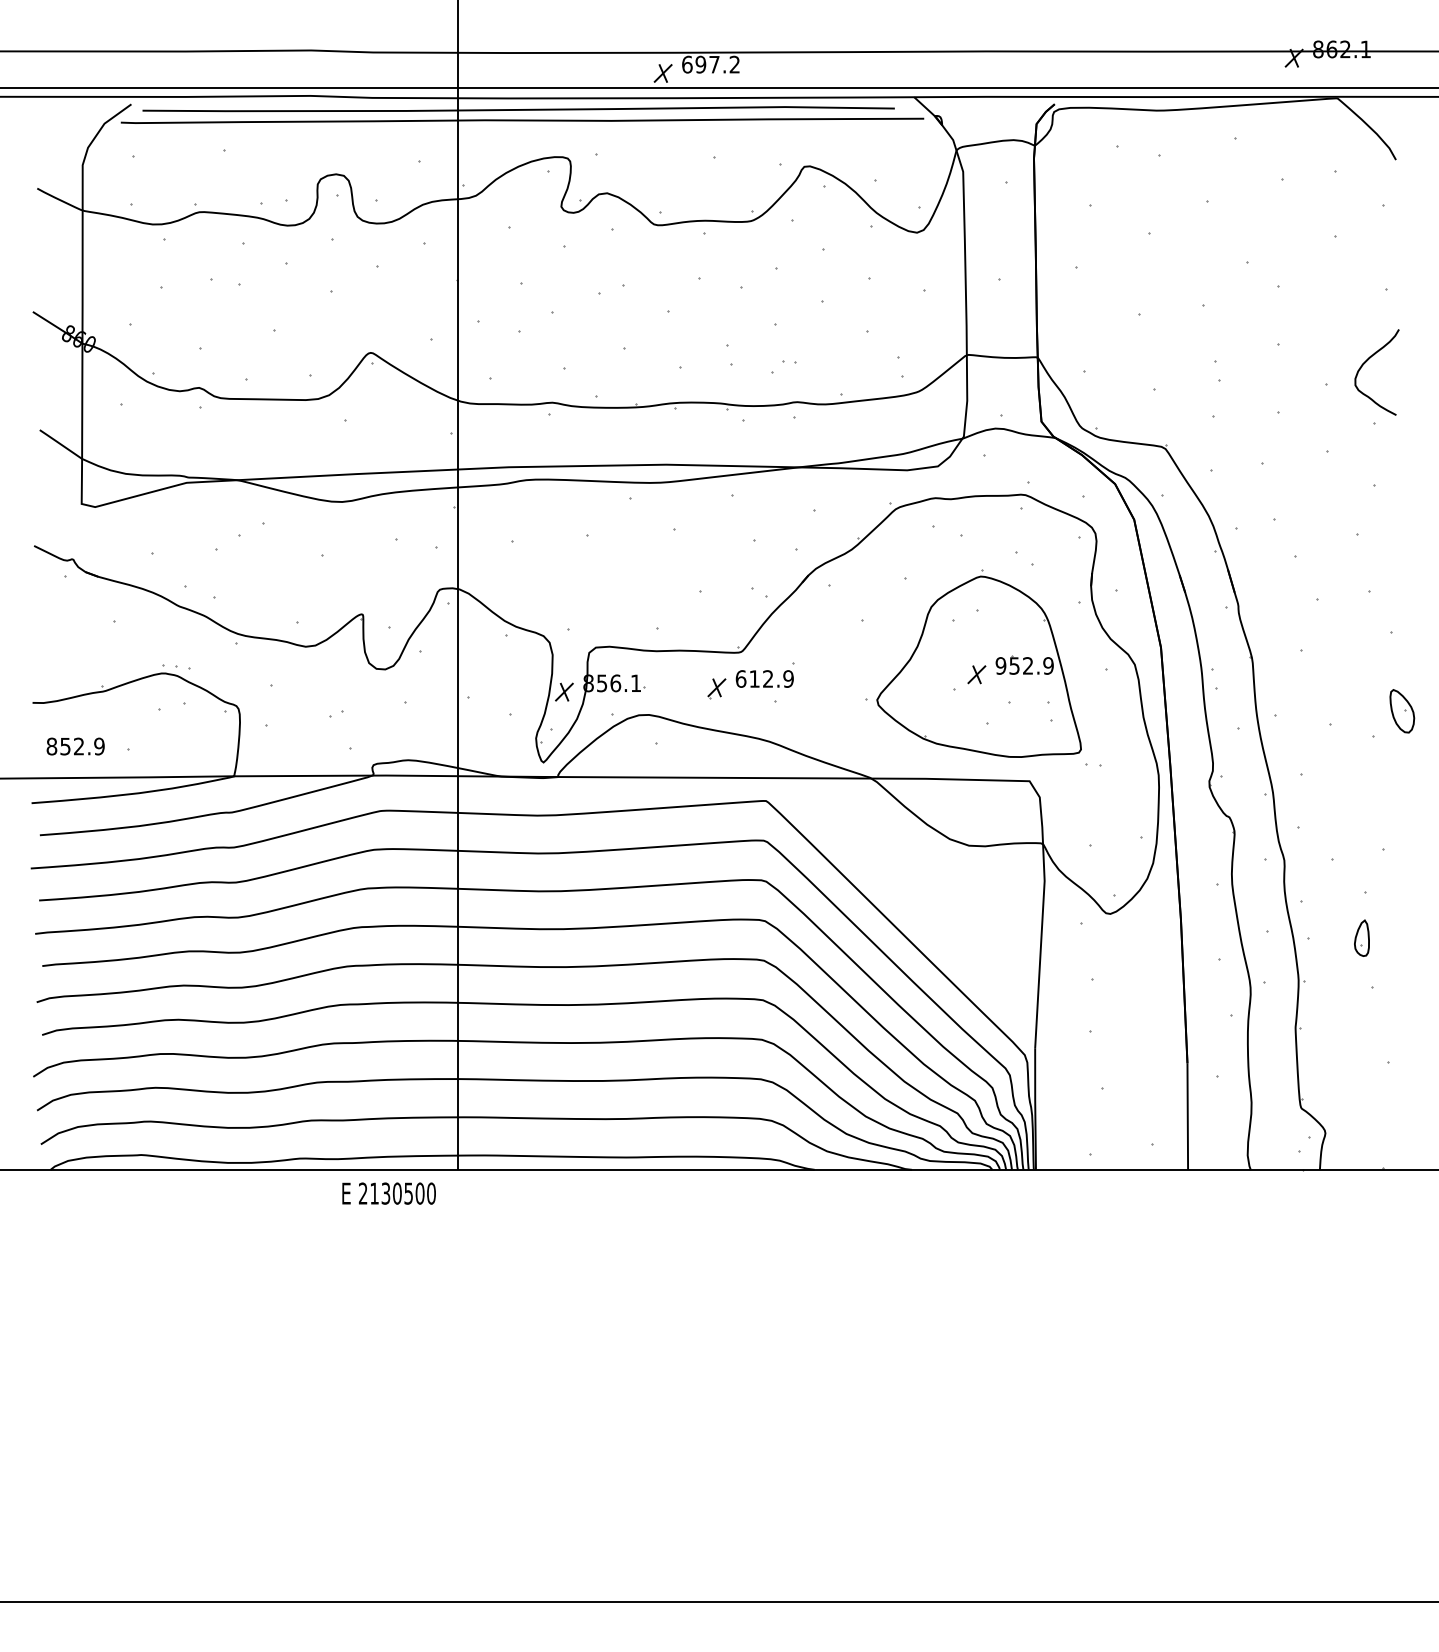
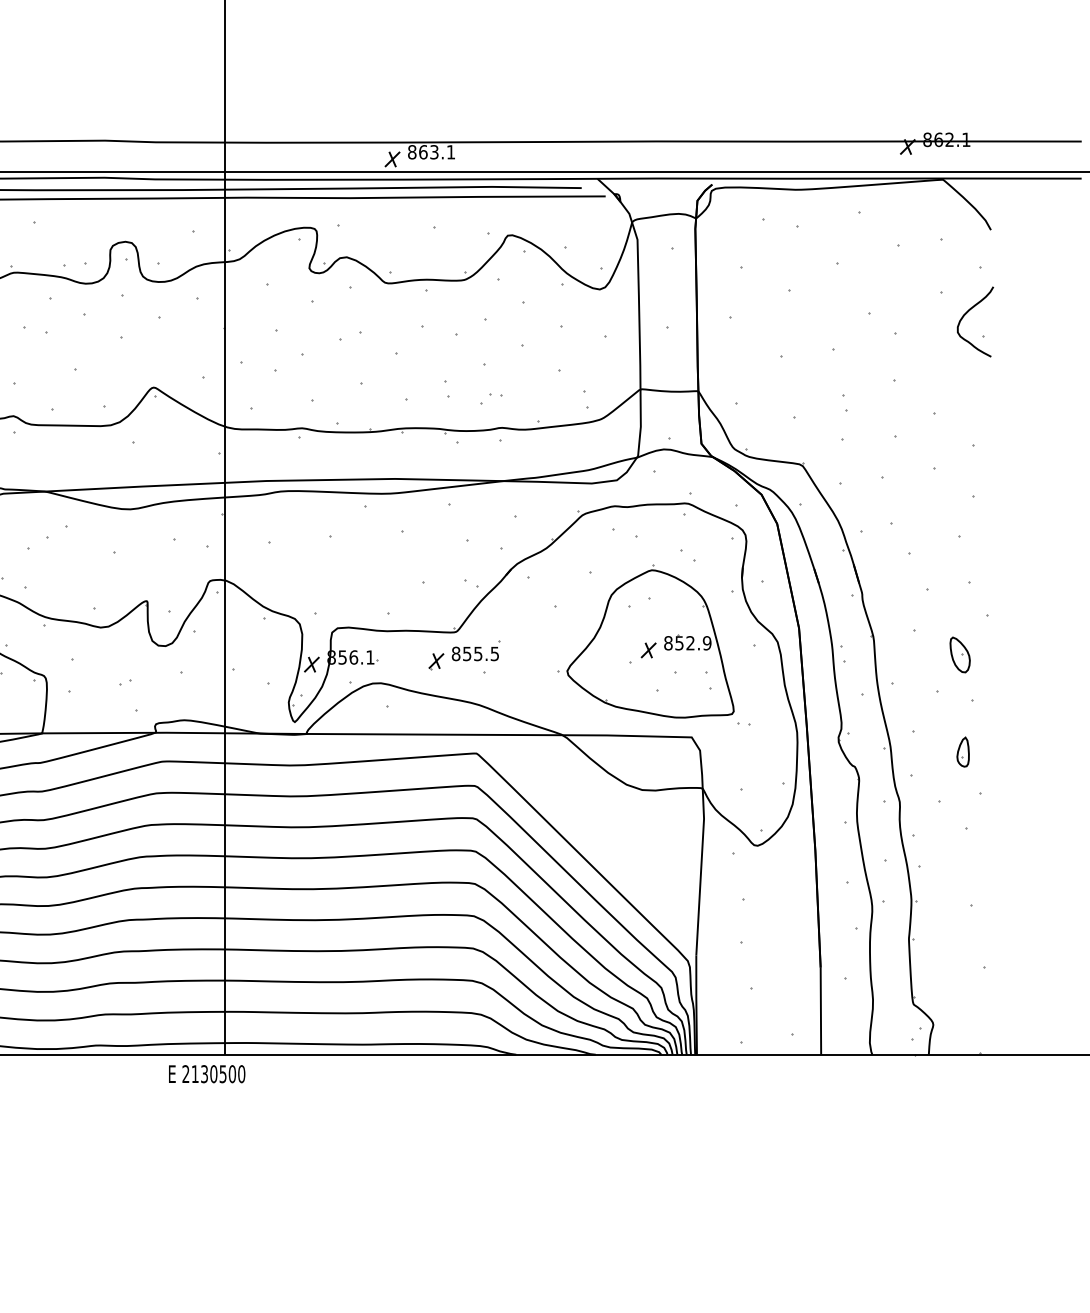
text: (710, 64) -> (431, 152), 697.2 -> 863.1
curve: (1366, 362) -> (966, 313), moved
text: (1000, 665) -> (667, 642), 952.9 -> 852.9
text: (764, 678) -> (475, 653), 612.9 -> 855.5
part: (1402, 711) -> (960, 655), moved
part: (1361, 937) -> (962, 751), moved
text: (388, 1193) -> (206, 1074), moved

